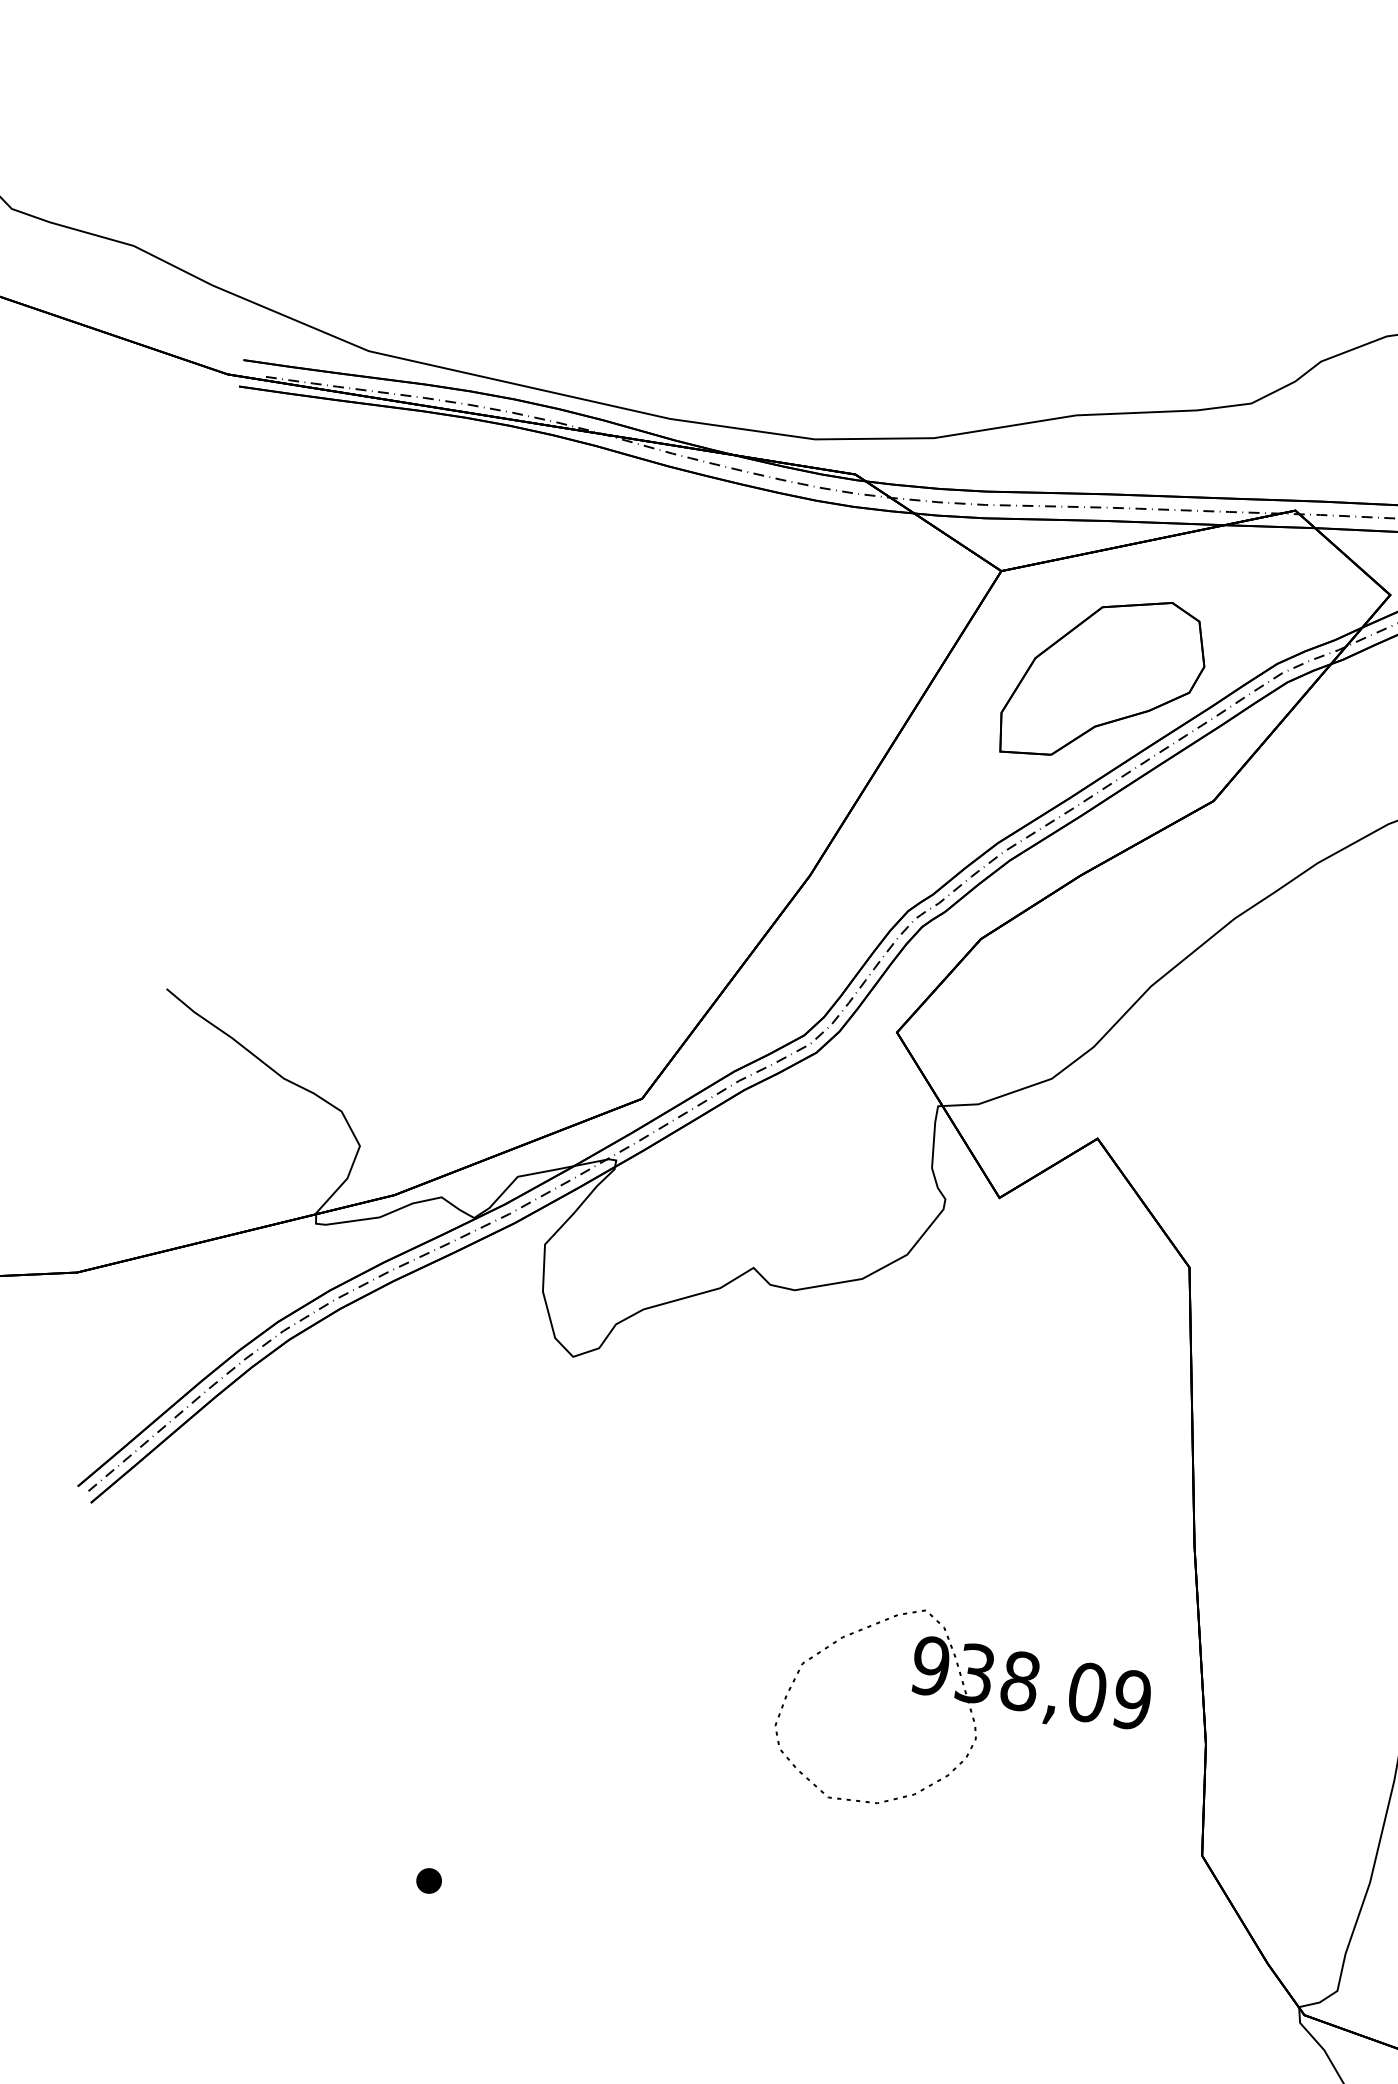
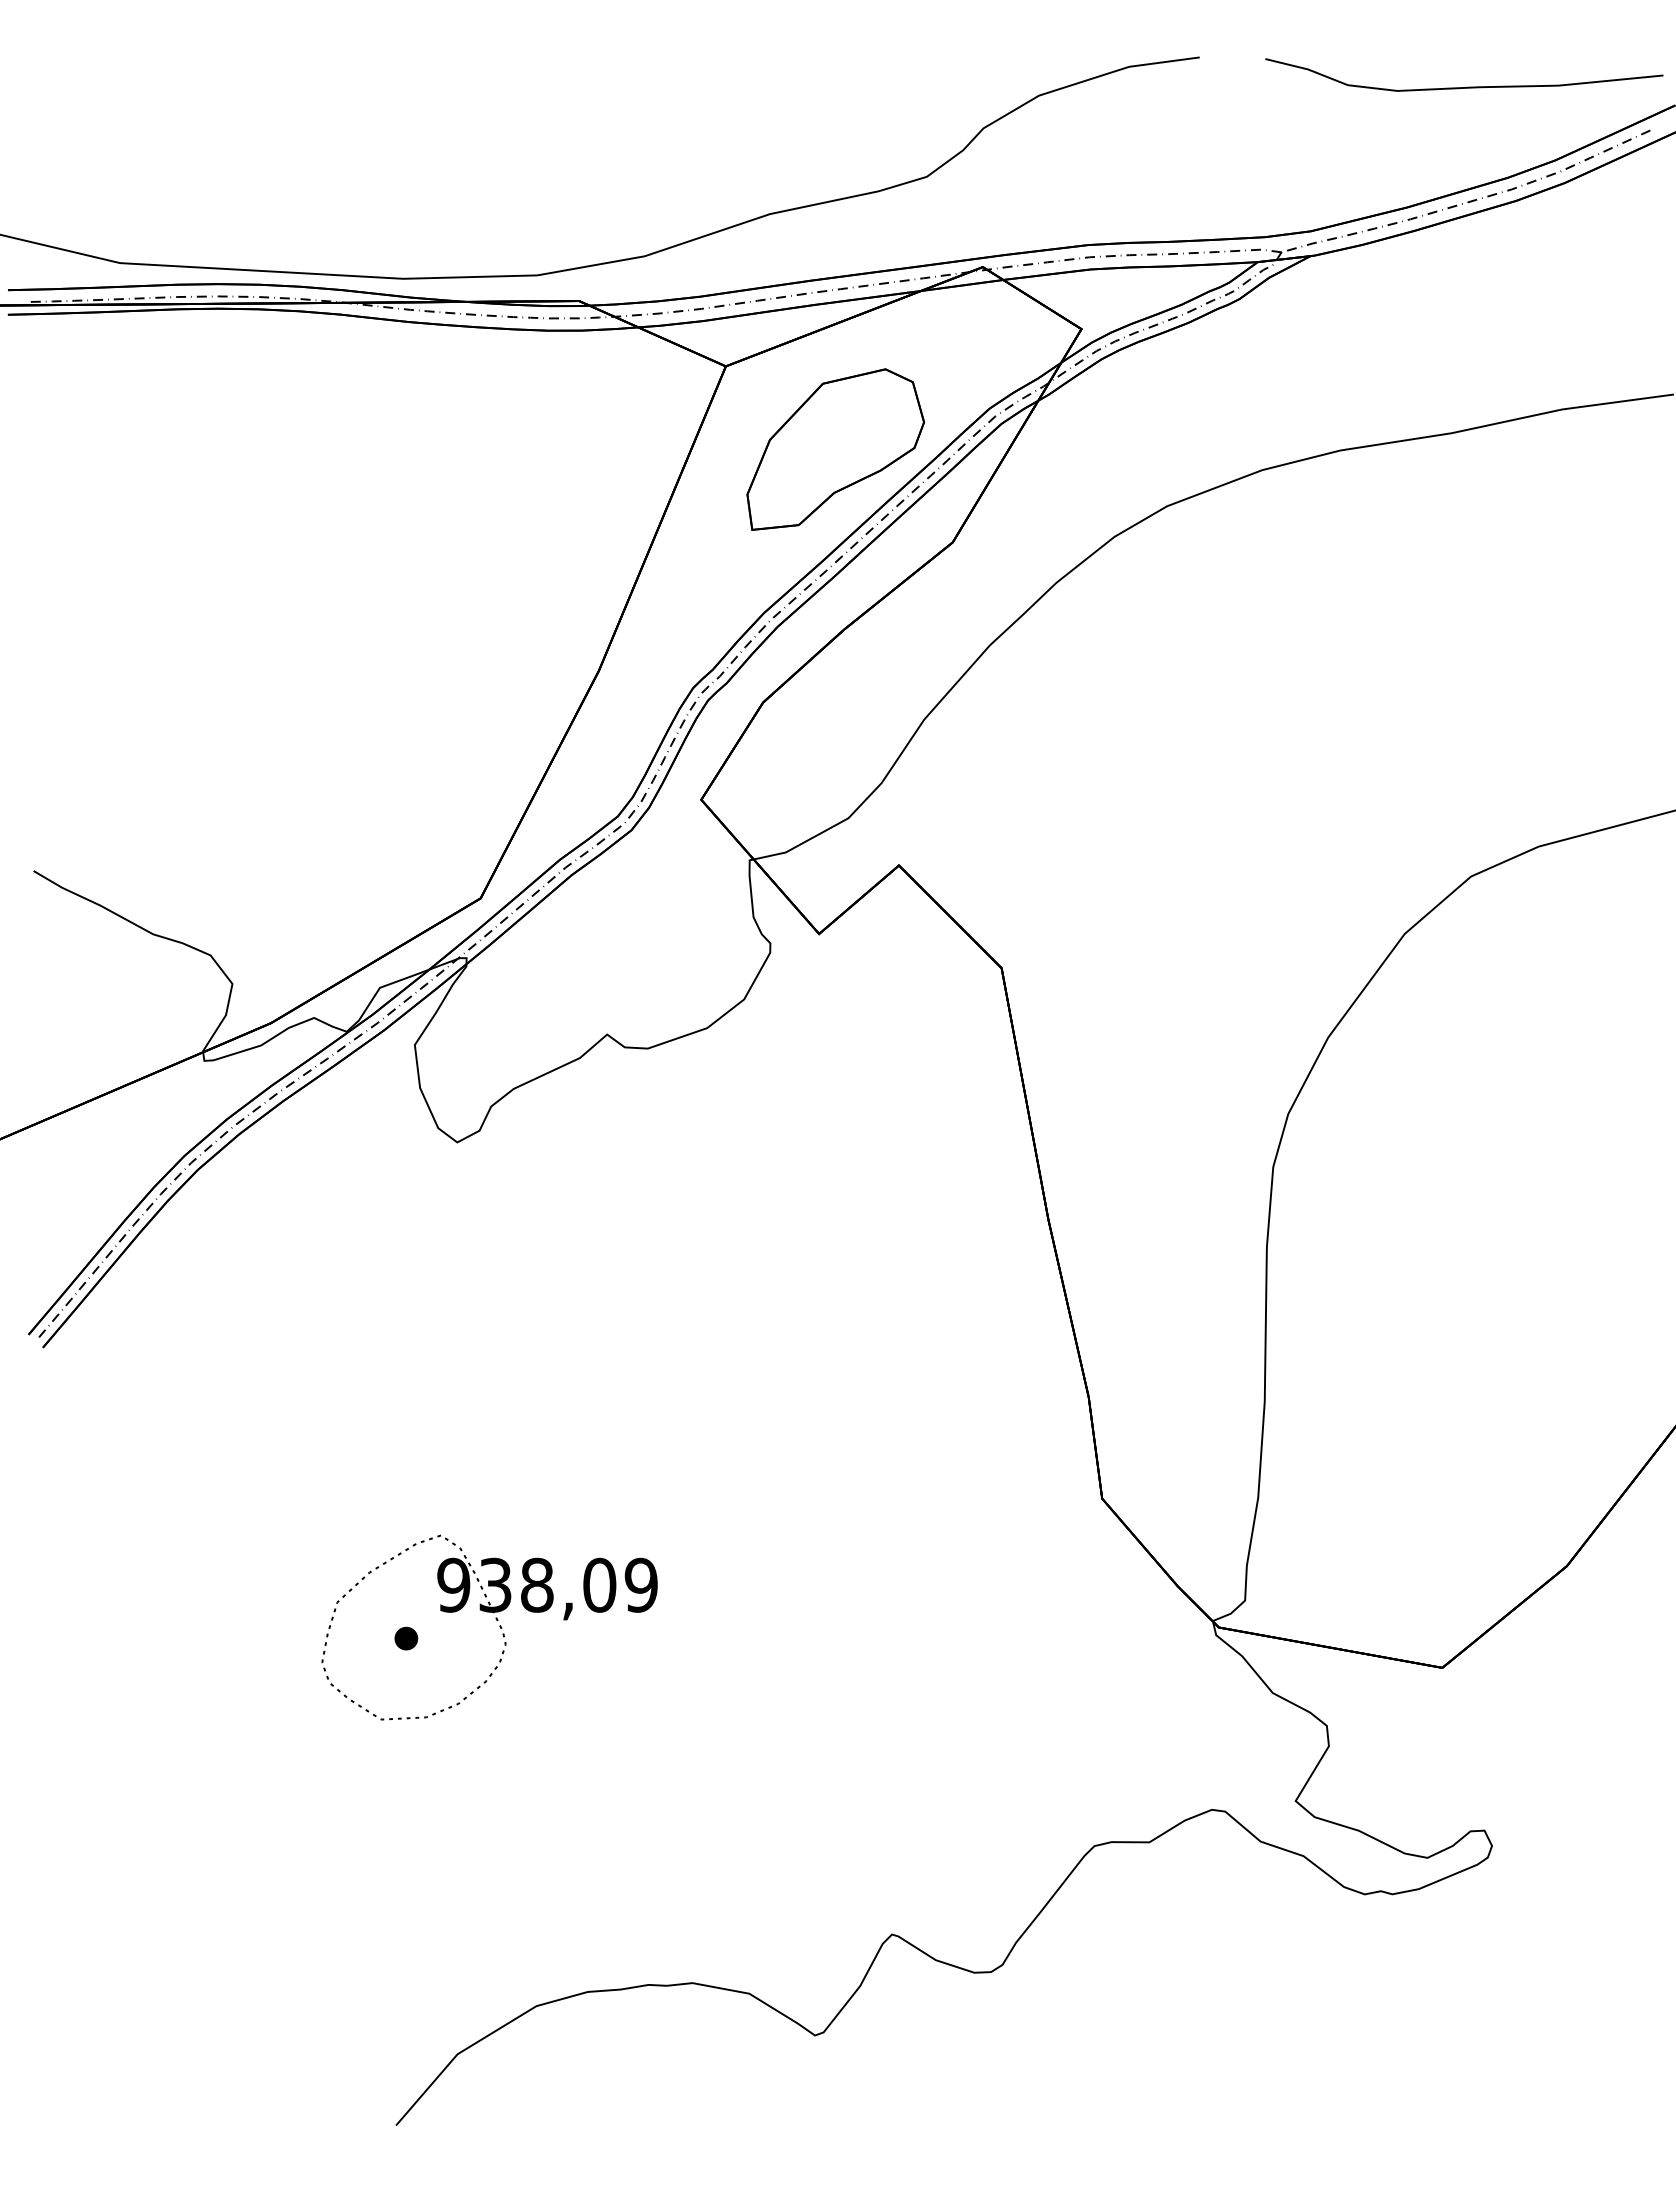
part: (970, 1711) -> (496, 1620), moved

